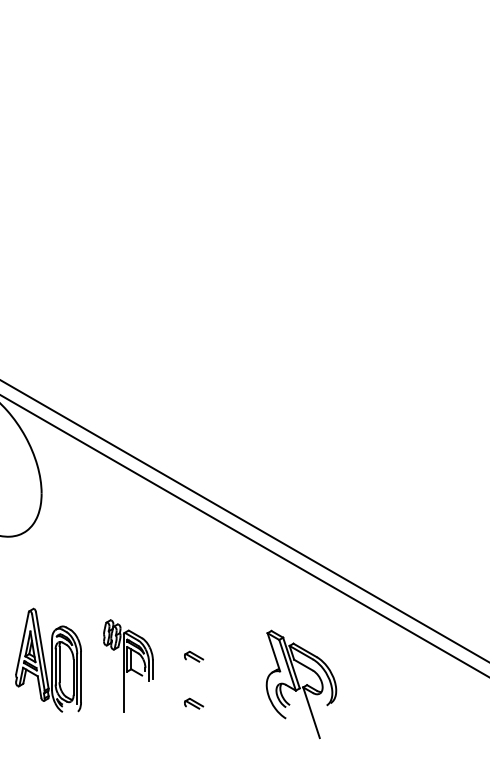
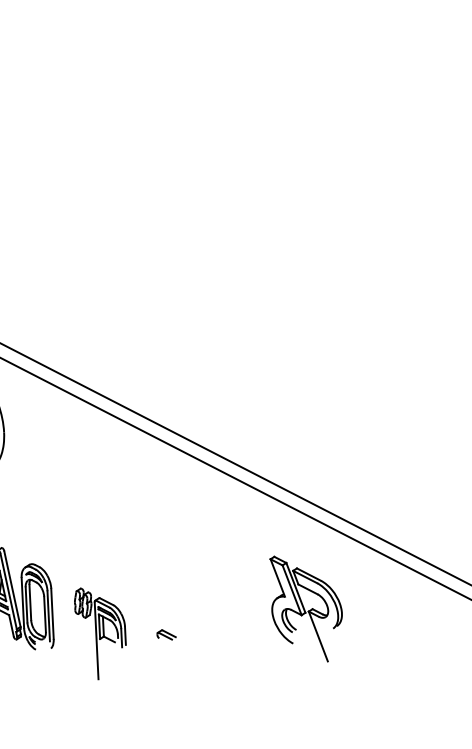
part: (194, 656) -> (164, 587), removed
part: (128, 665) -> (100, 632), moved
part: (301, 684) -> (306, 608), moved

